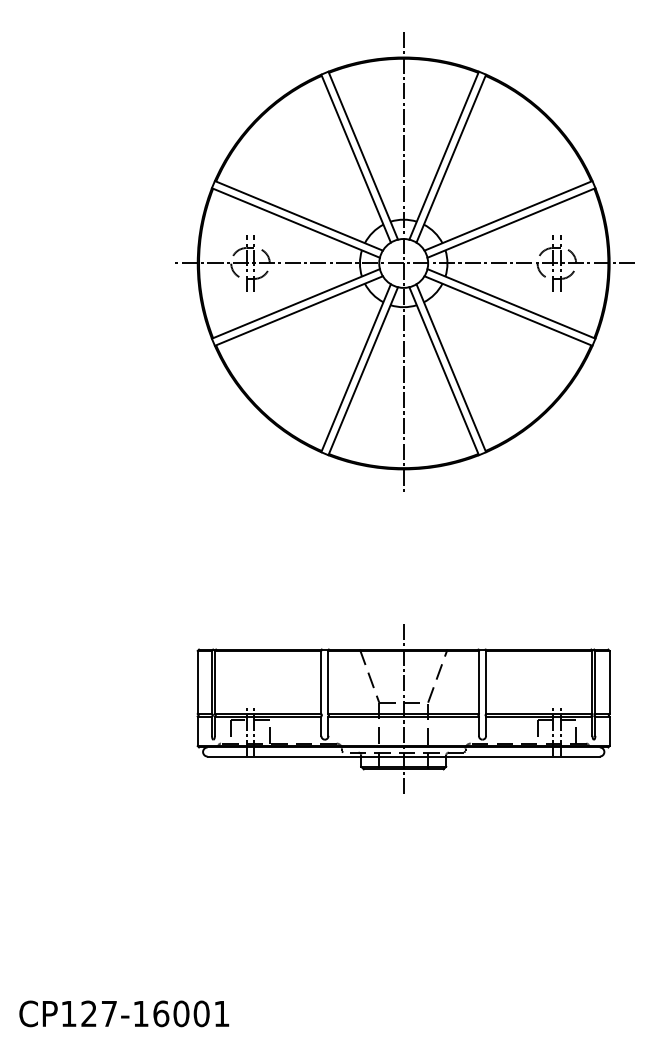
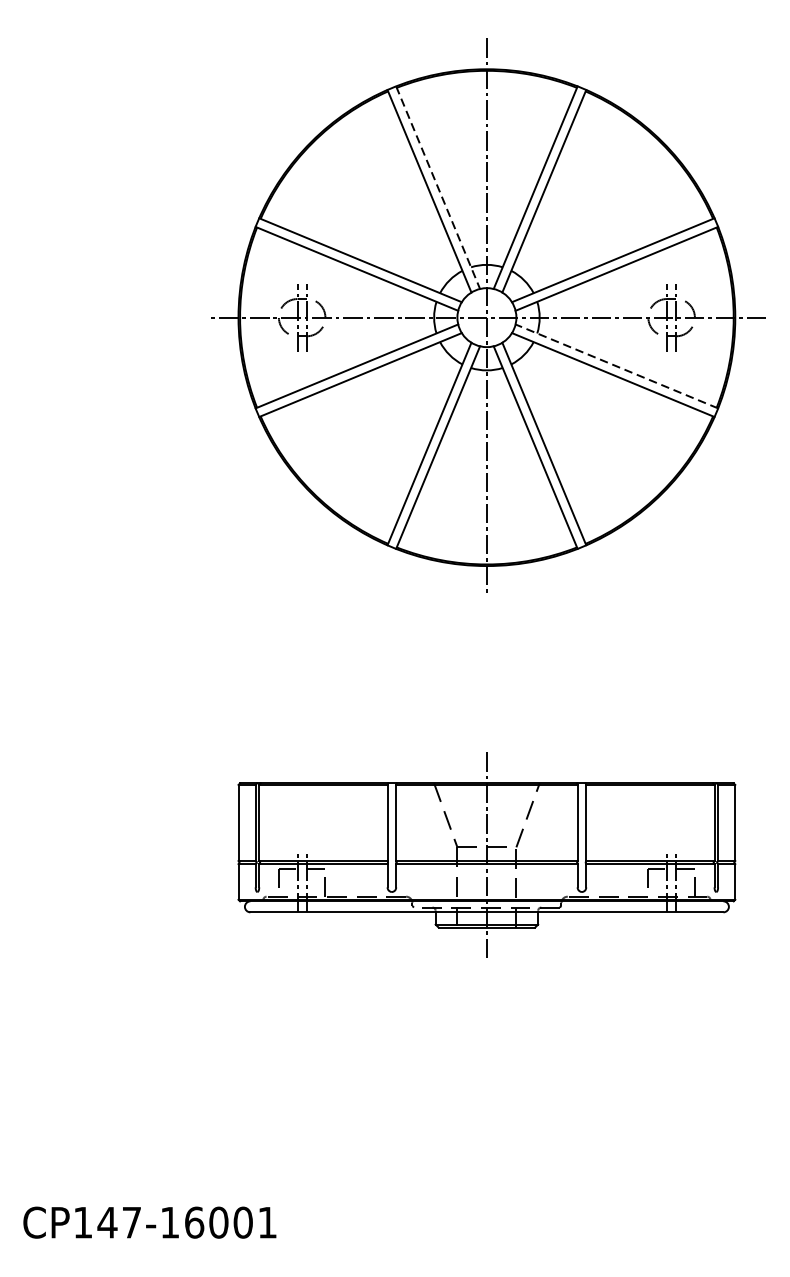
line: (363, 155) -> (438, 187), solid -> dashed
line: (511, 303) -> (616, 365), solid -> dashed
text: (88, 1013) -> (106, 1222), CP127-16001 -> CP147-16001

